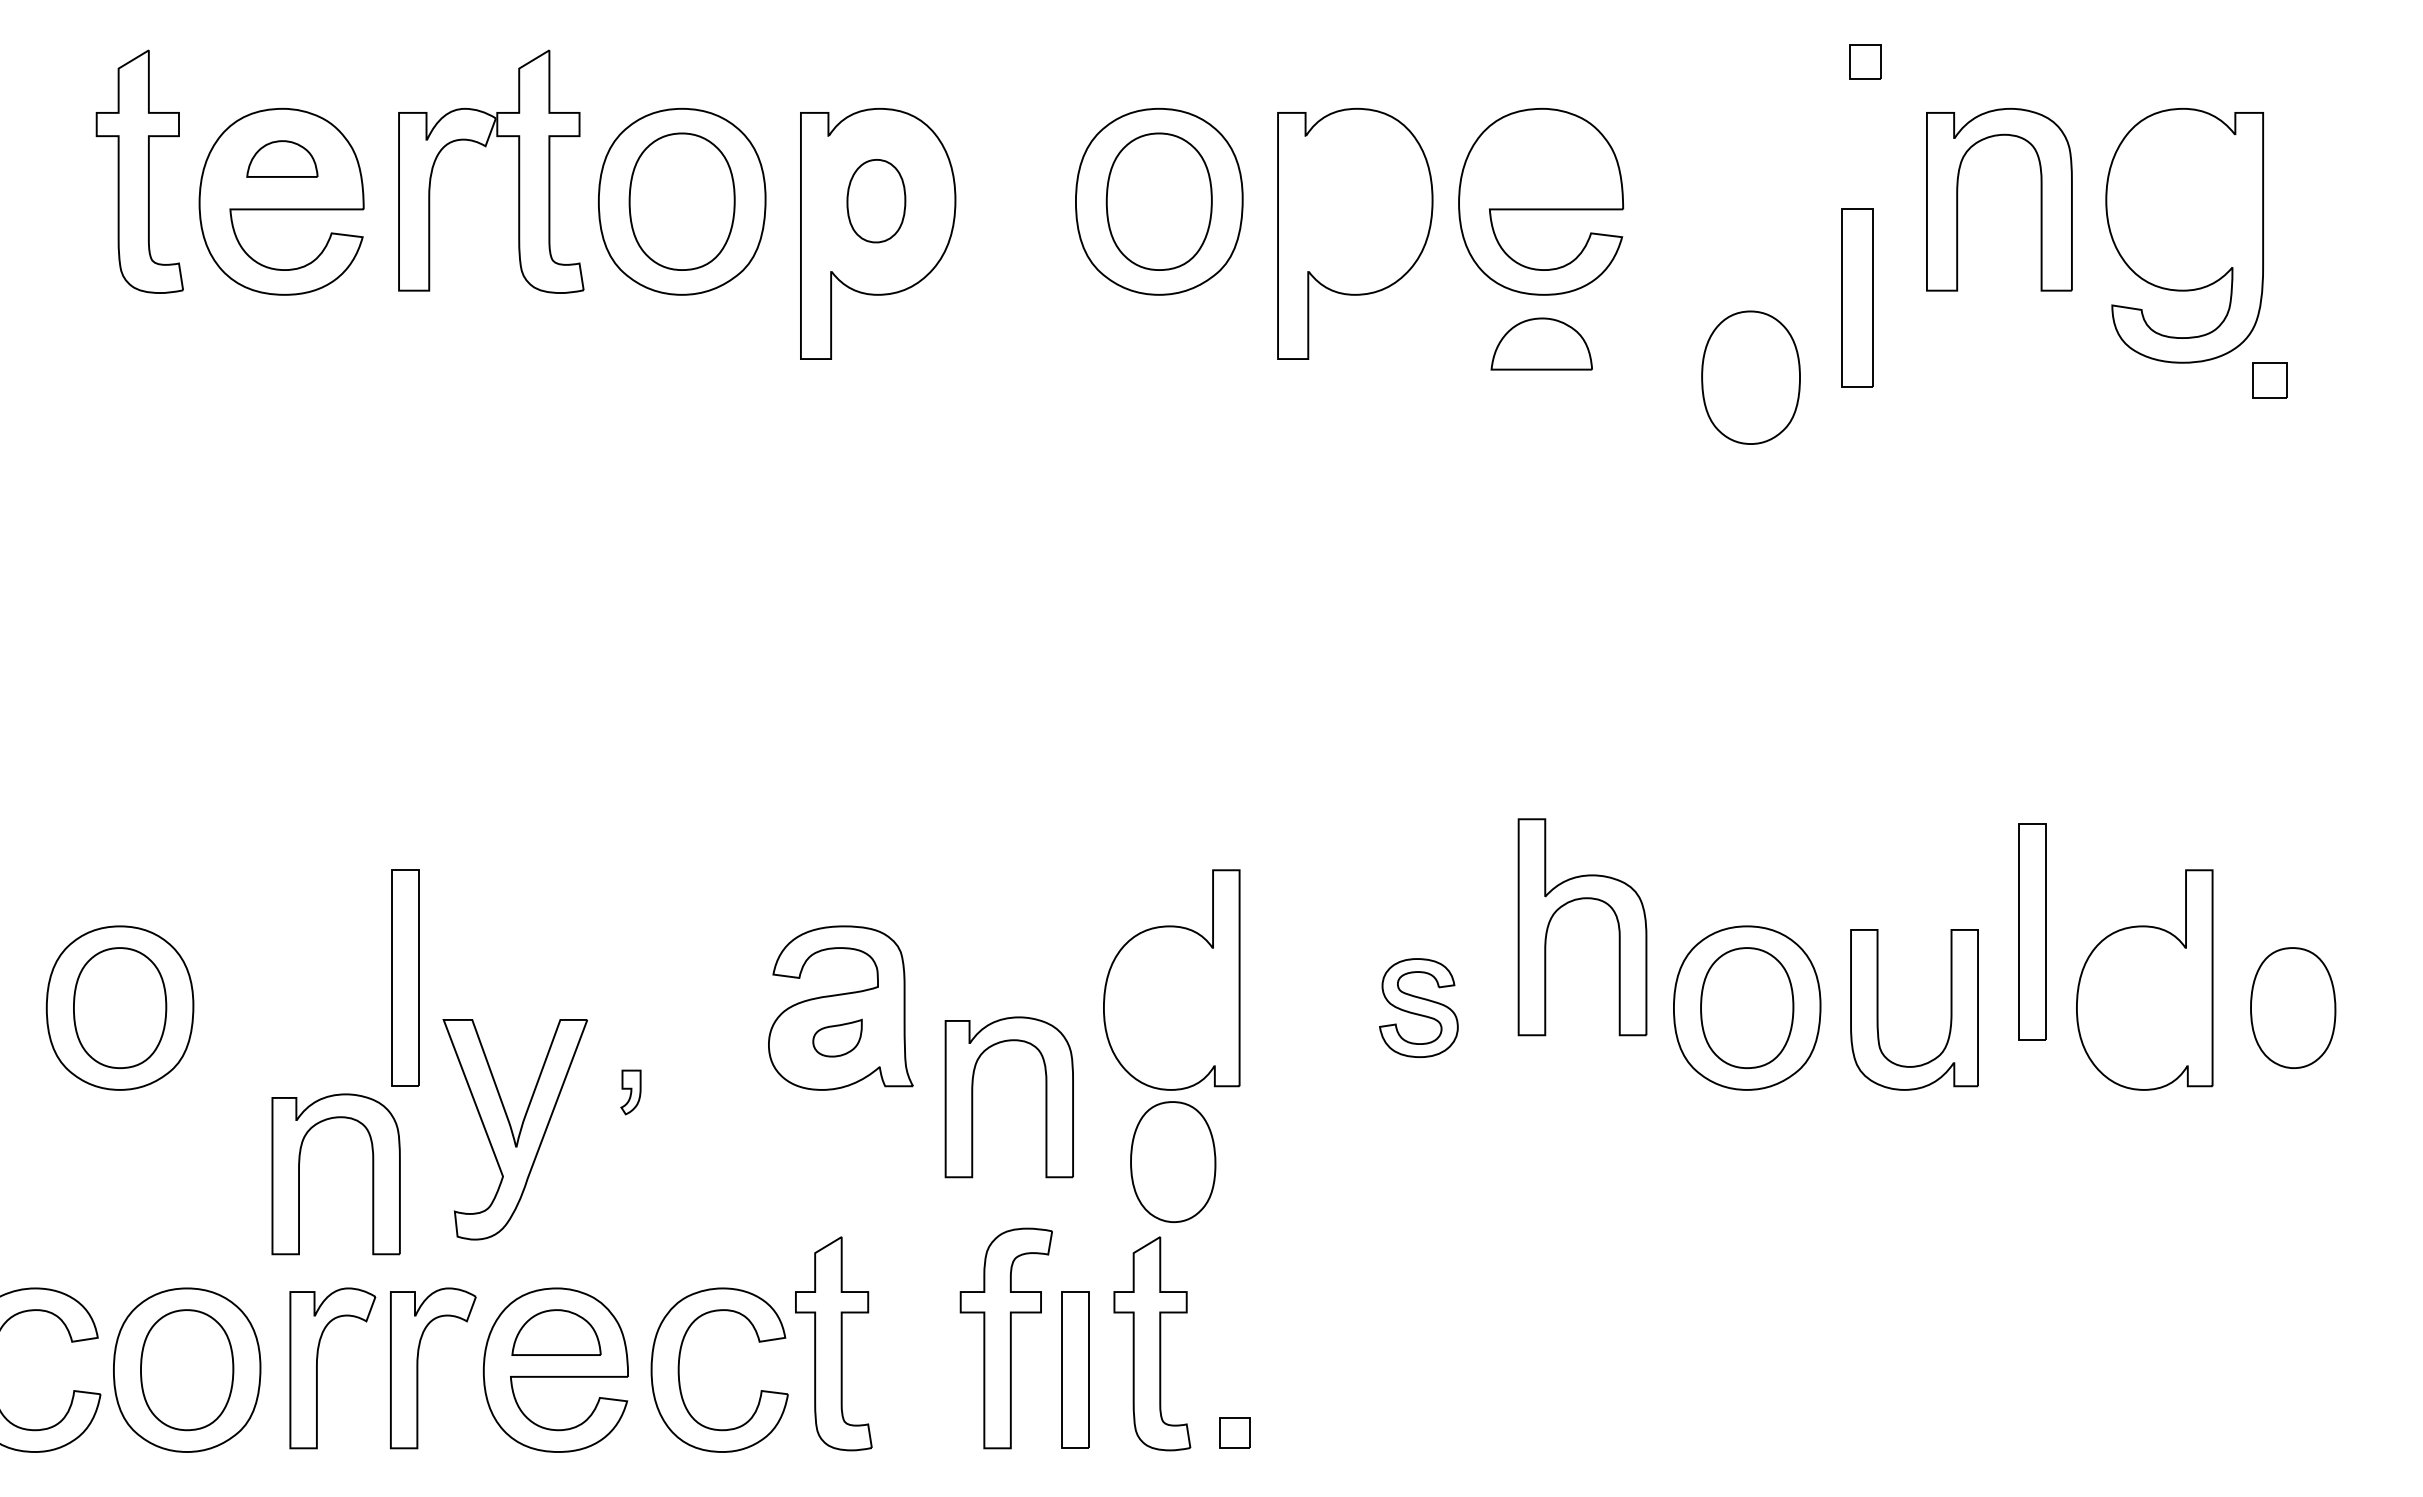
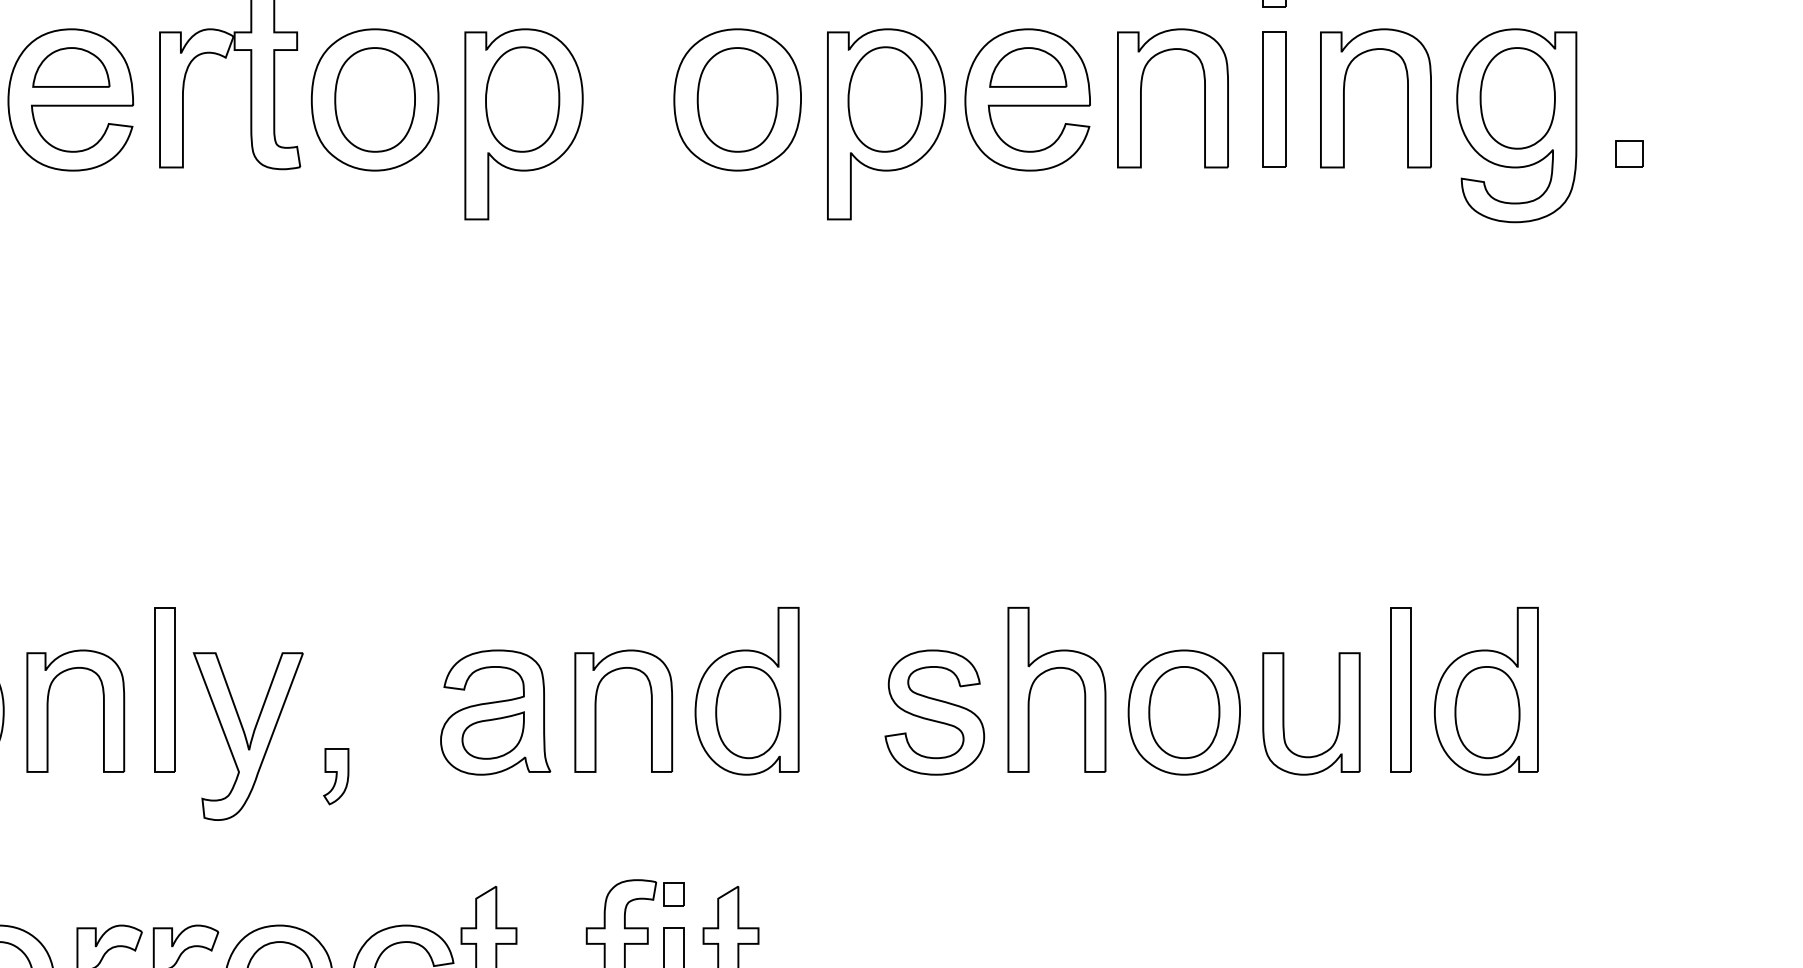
part: (282, 158) -> (71, 67), size x1.43
part: (1690, 199) -> (1141, 98), added
part: (876, 200) -> (522, 98), size x1.67
part: (1353, 200) -> (885, 98), added
part: (1857, 297) -> (1274, 99), moved
part: (1541, 343) -> (1028, 67), moved
part: (1750, 377) -> (1517, 98), moved
part: (2269, 380) -> (1629, 154), moved
part: (1578, 900) -> (1053, 669), moved
part: (2032, 931) -> (1401, 689), moved
part: (1418, 1007) -> (934, 712), size x1.67
part: (2293, 1007) -> (1487, 712), moved
part: (837, 1037) -> (493, 734), size x1.67
part: (630, 1092) -> (335, 776), size x1.67
part: (973, 1097) -> (596, 711), moved
part: (514, 1129) -> (247, 736), moved
part: (1173, 1161) -> (748, 712), moved
part: (299, 1174) -> (47, 711), moved
part: (1075, 1246) -> (673, 893), added

